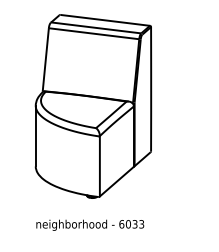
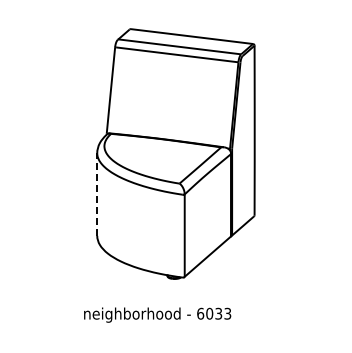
line: (35, 136) -> (97, 194), solid -> dashed
text: (90, 224) -> (157, 314), moved

